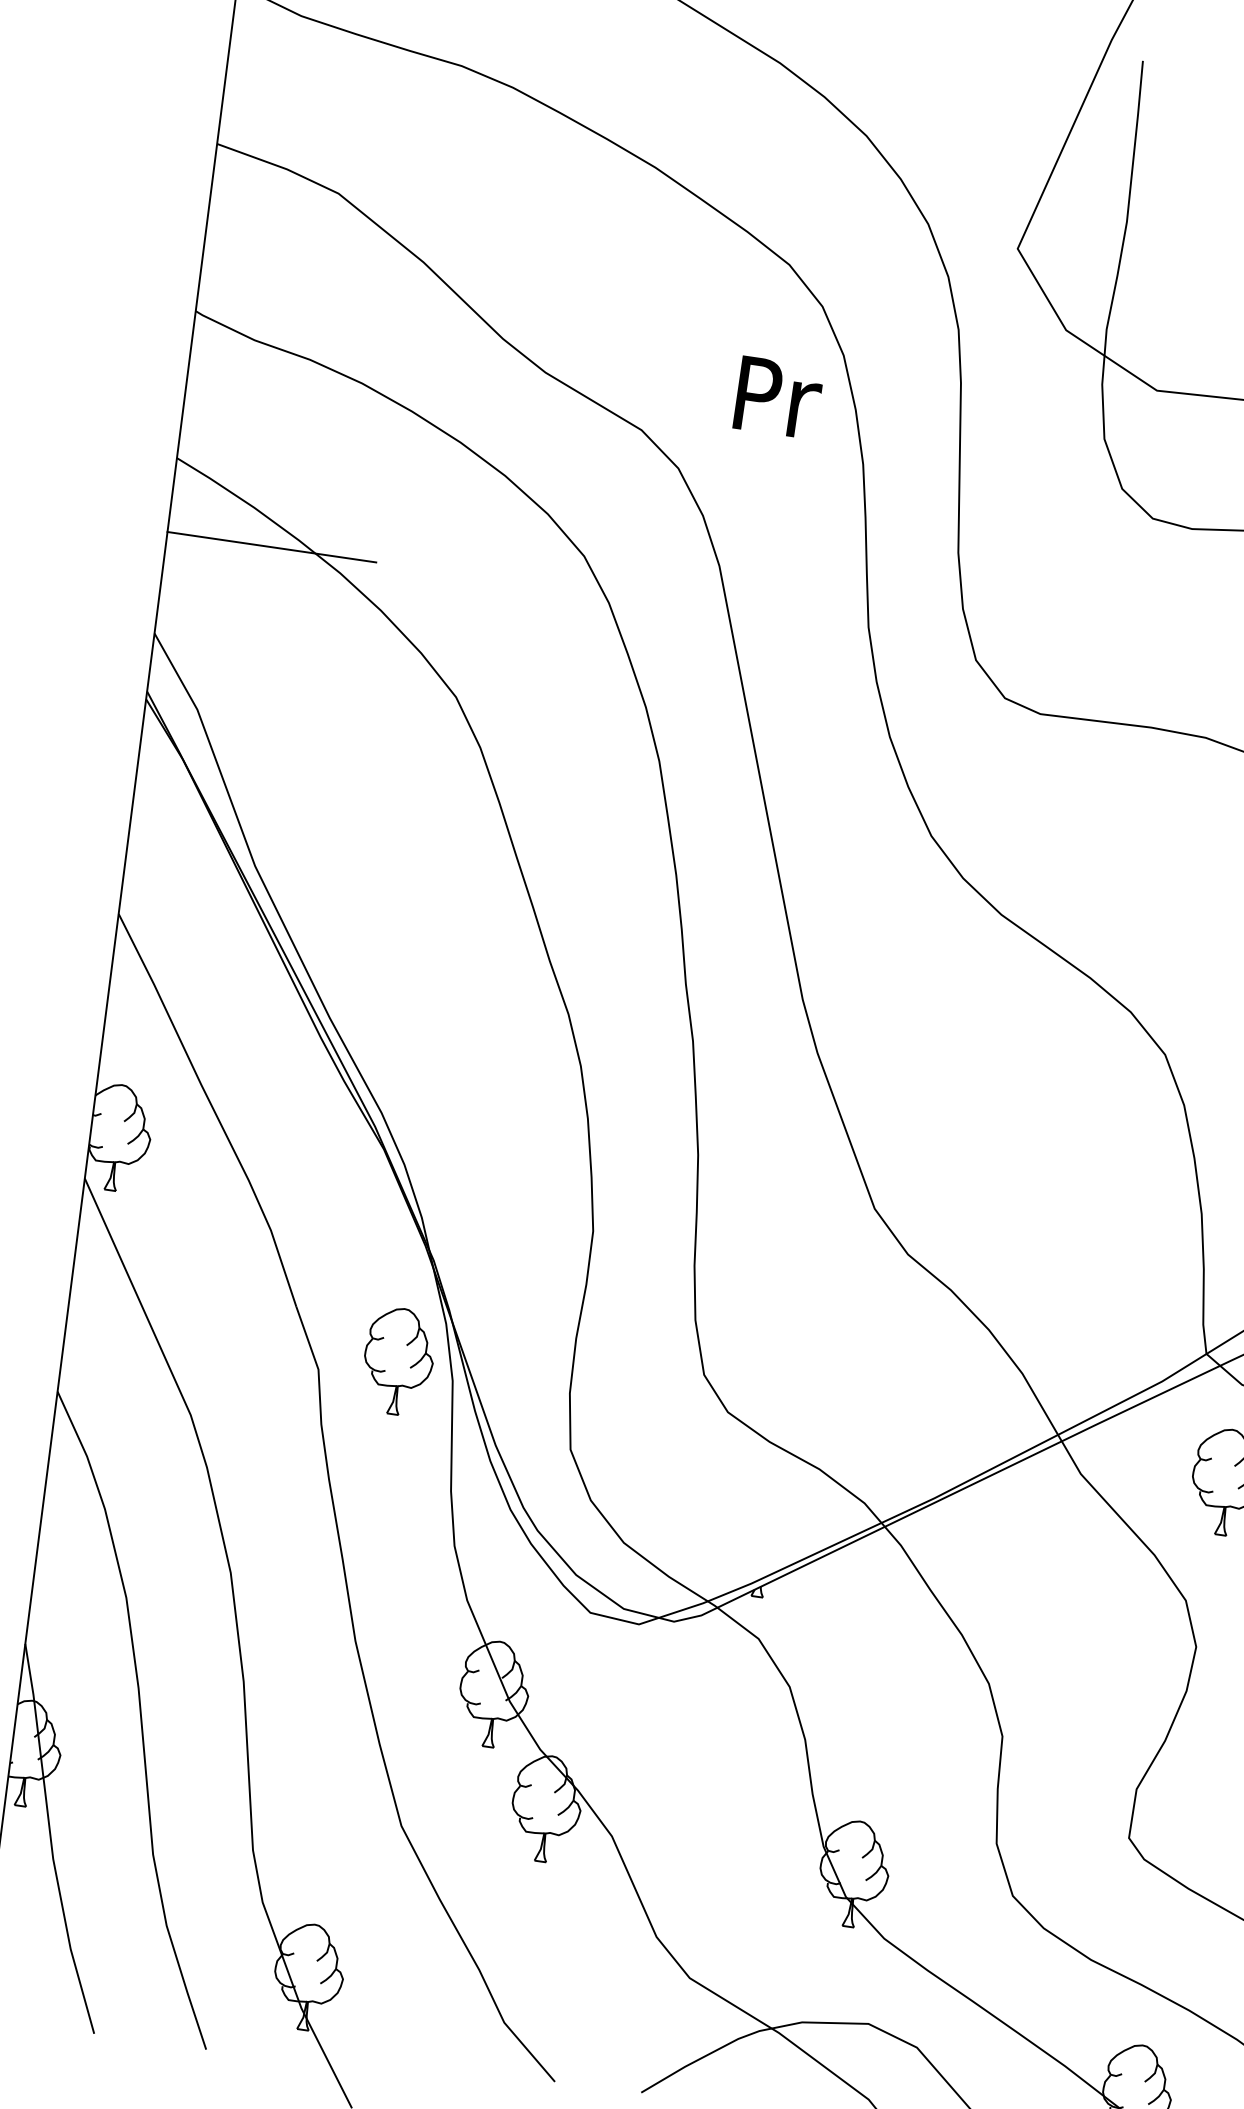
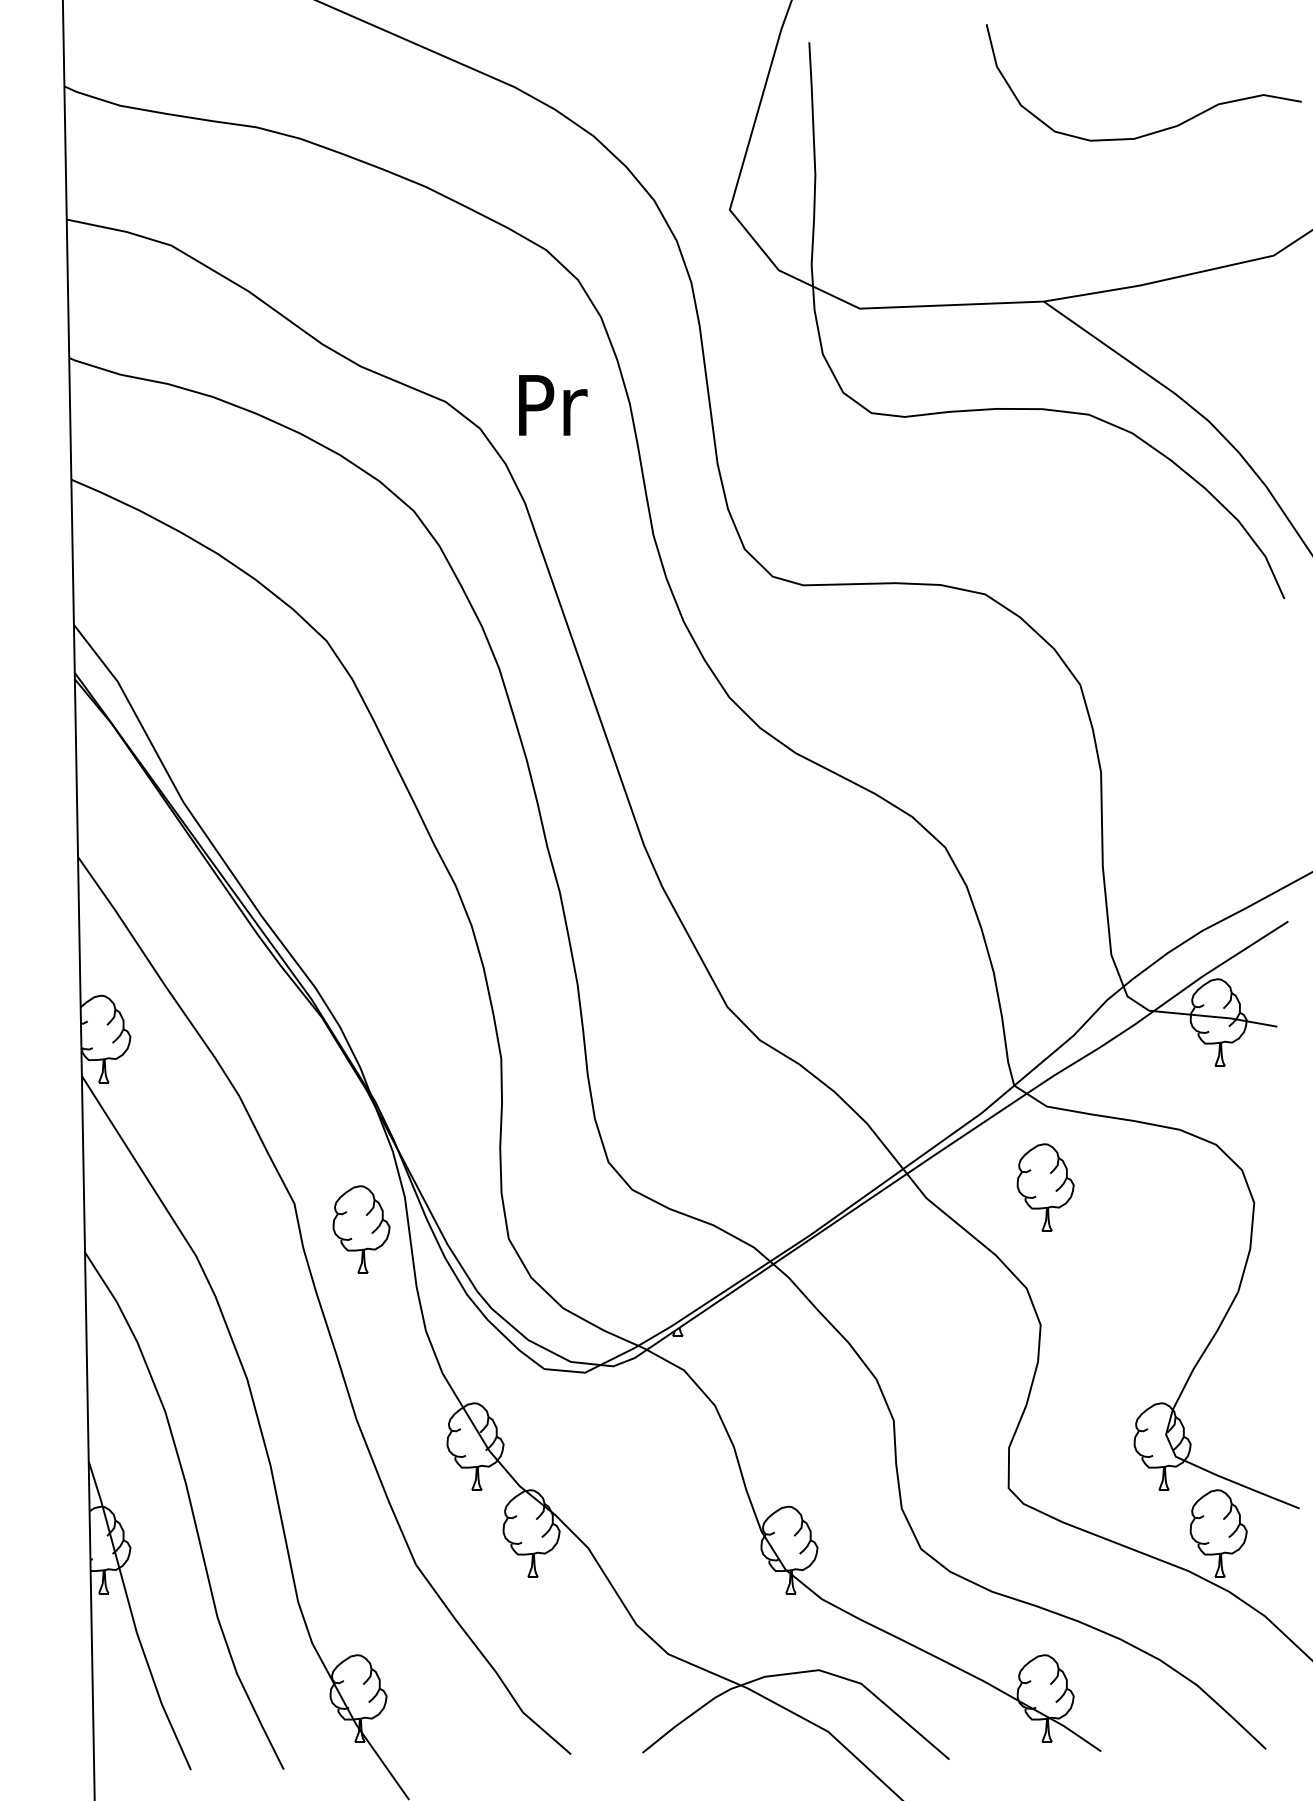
text: (778, 398) -> (553, 405), moved
line: (271, 546) -> (158, 540), removed
part: (398, 1361) -> (361, 1229), moved

